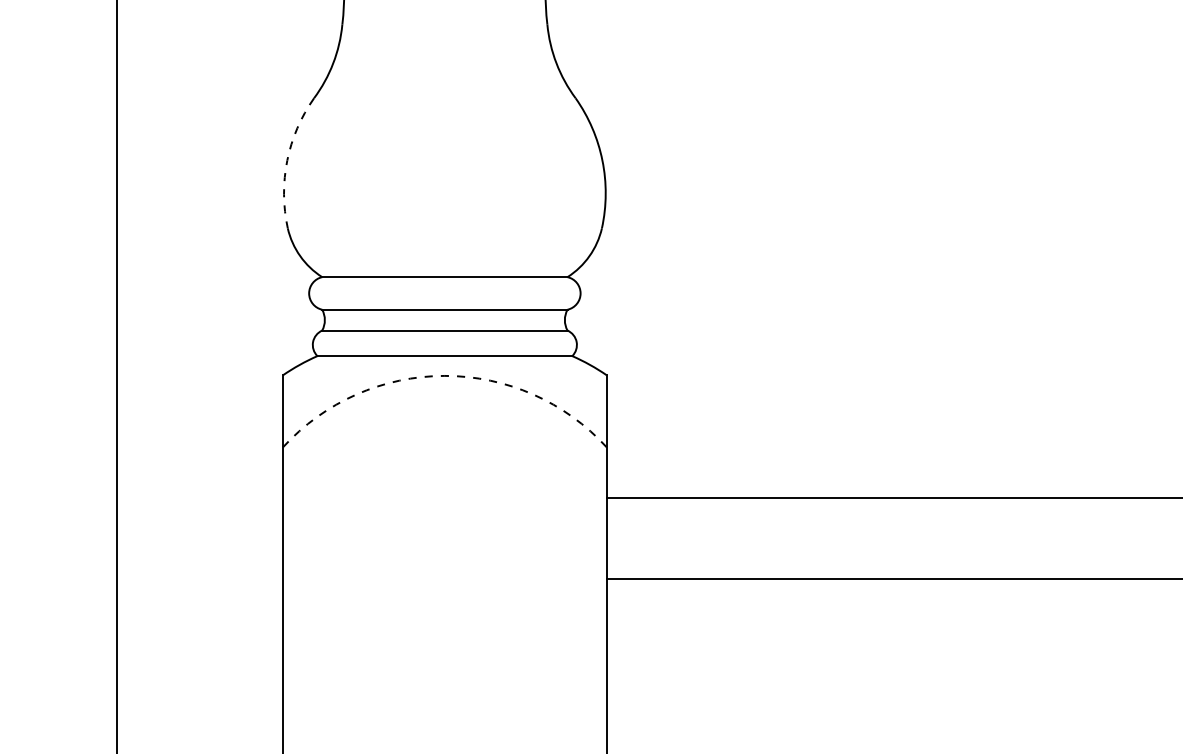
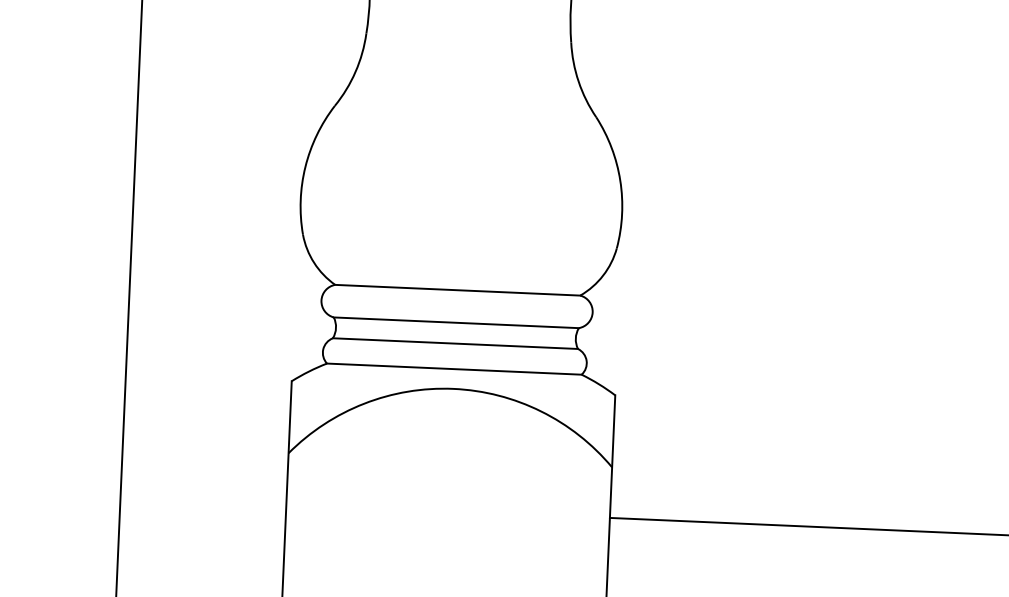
arc: (287, 160) -> (305, 166), dashed -> solid
arc: (444, 375) -> (453, 388), dashed -> solid

